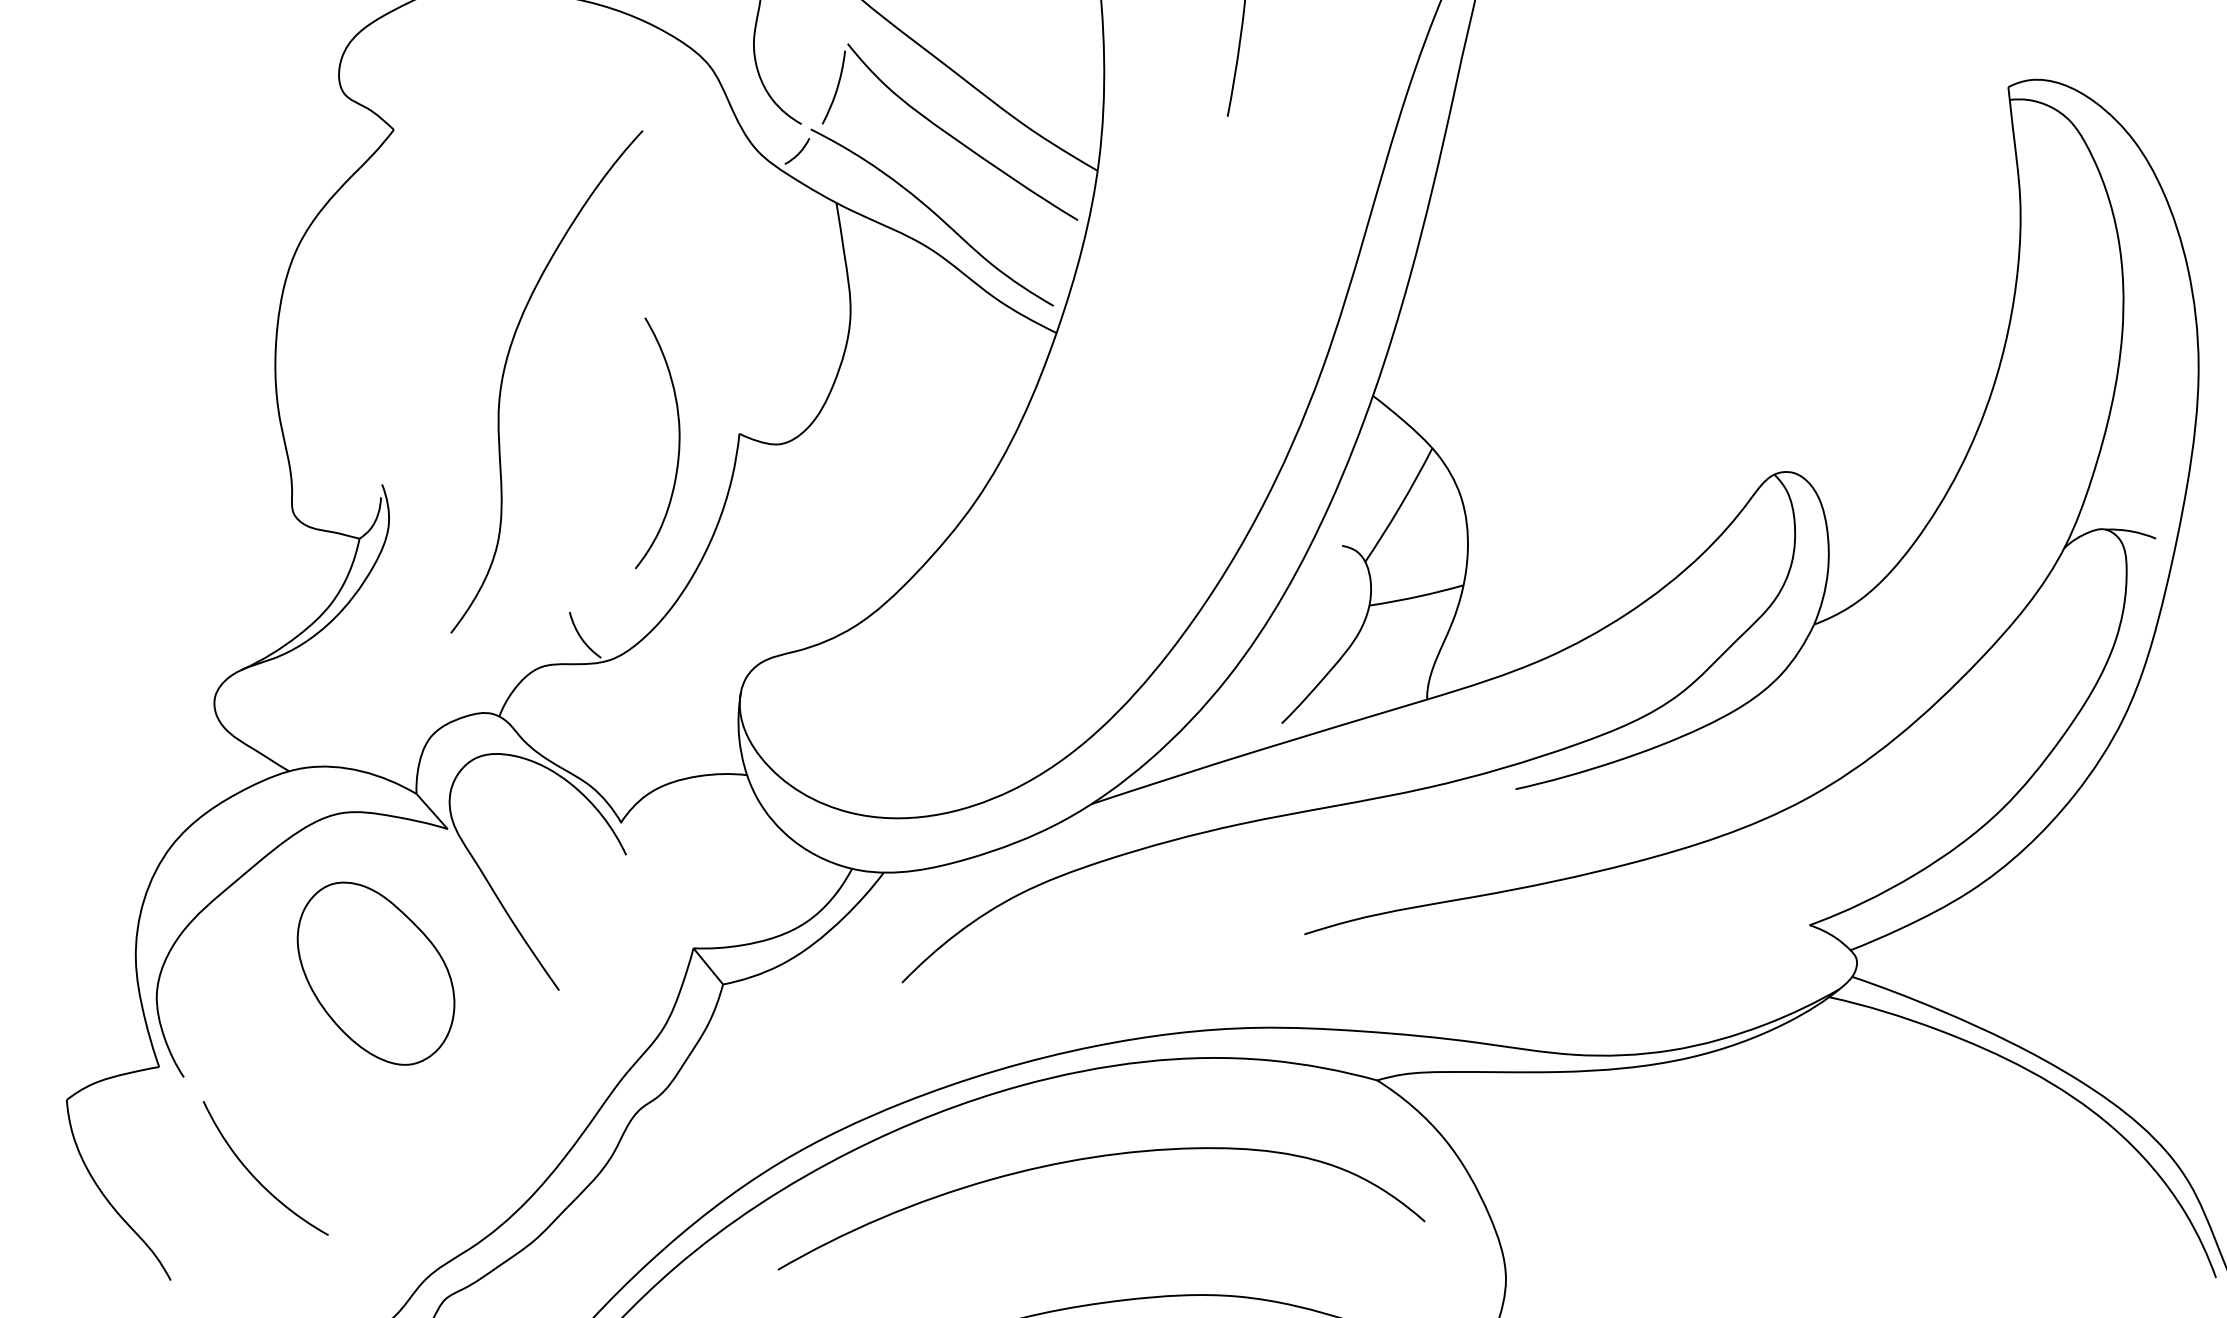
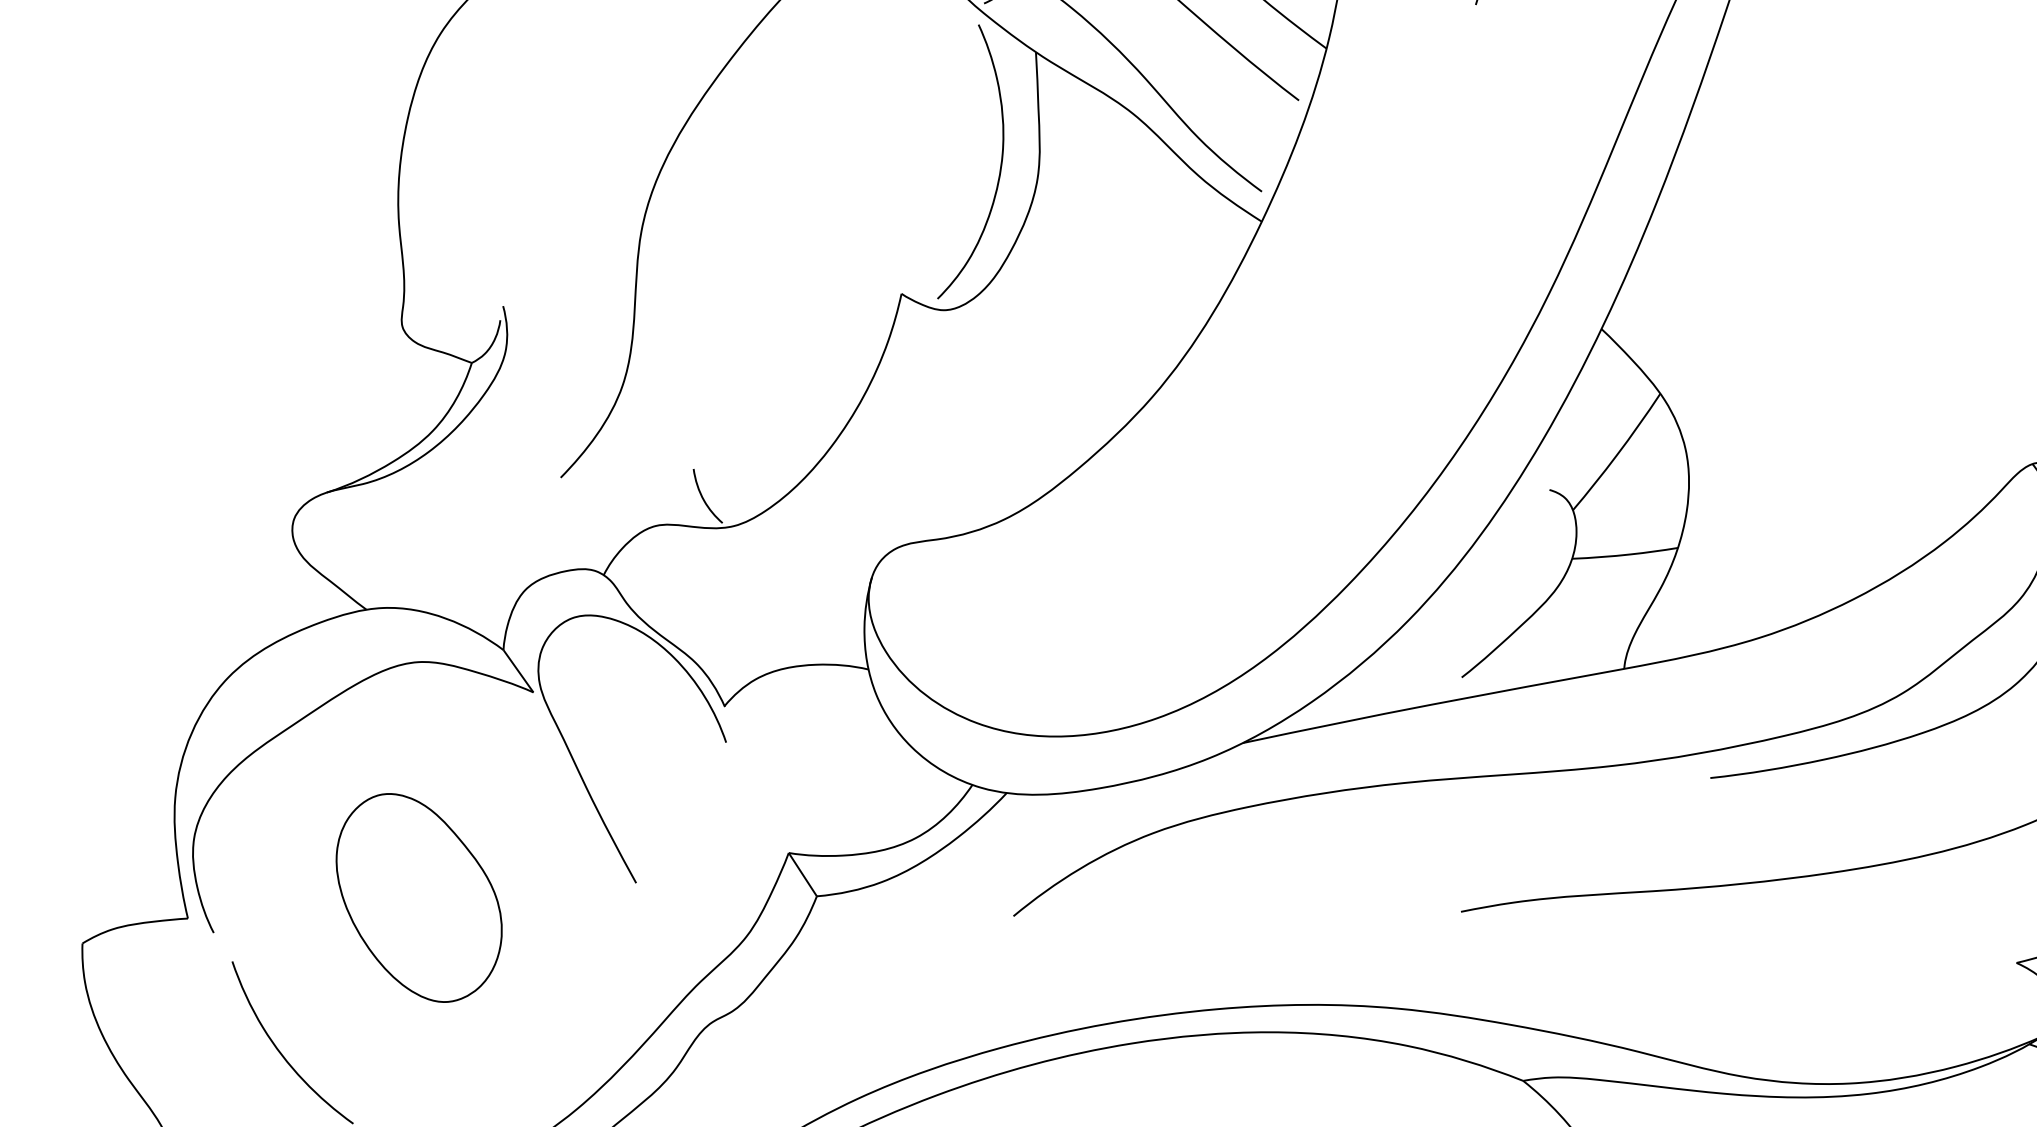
curve: (678, 442) -> (1000, 165), moved
part: (375, 973) -> (418, 897), moved

